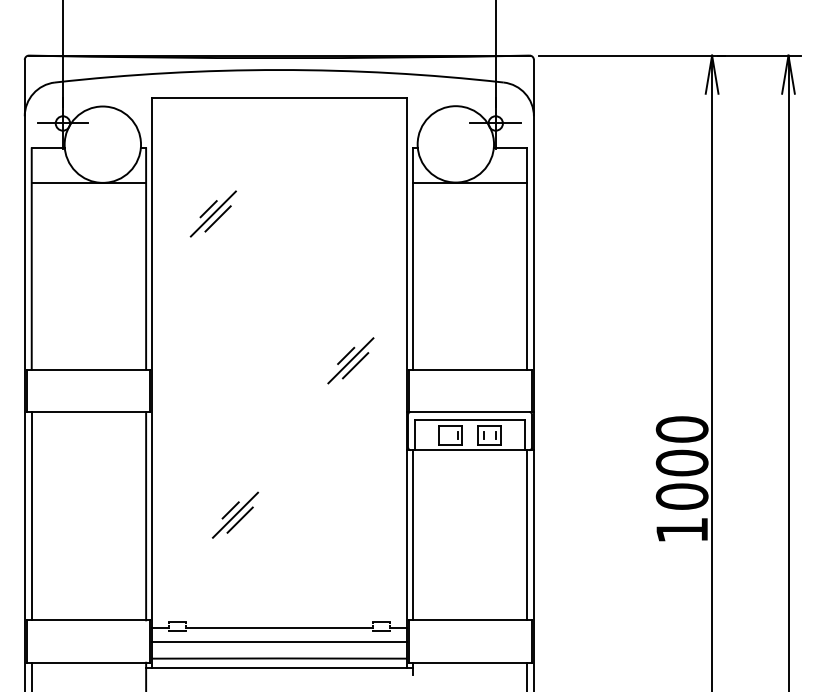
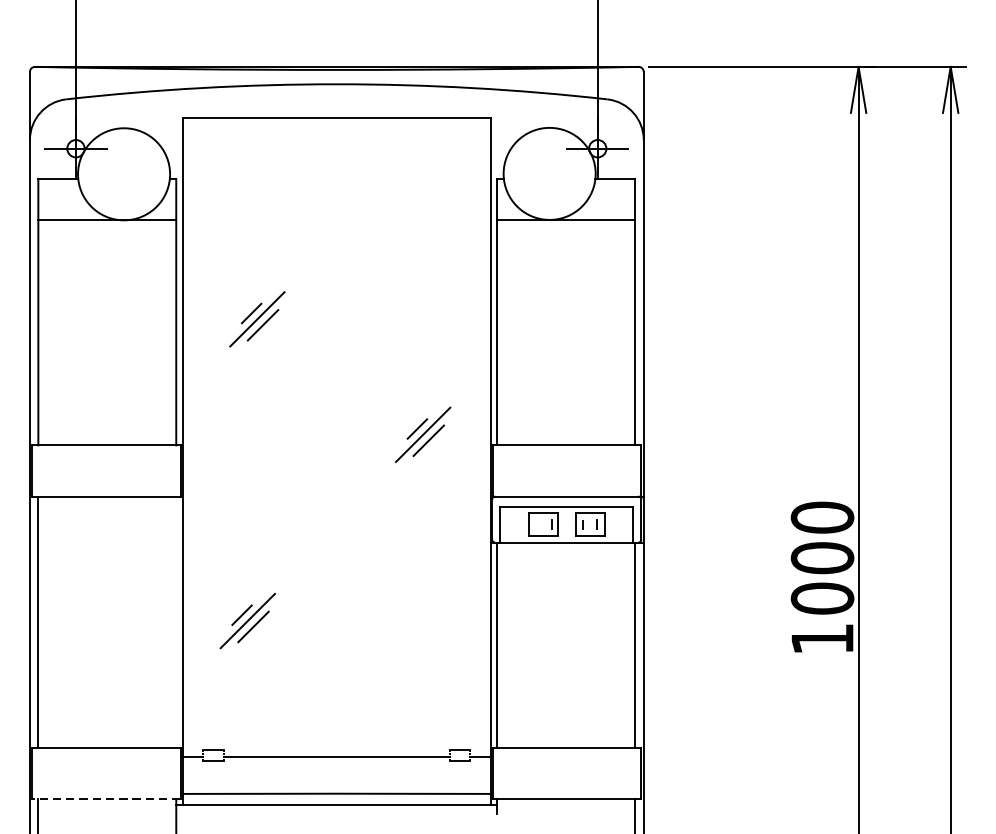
part: (212, 213) -> (256, 318), moved
part: (235, 514) -> (247, 620), moved
line: (146, 516) -> (176, 622), removed
line: (279, 641) -> (337, 773), removed
line: (88, 662) -> (106, 798), solid -> dashed

